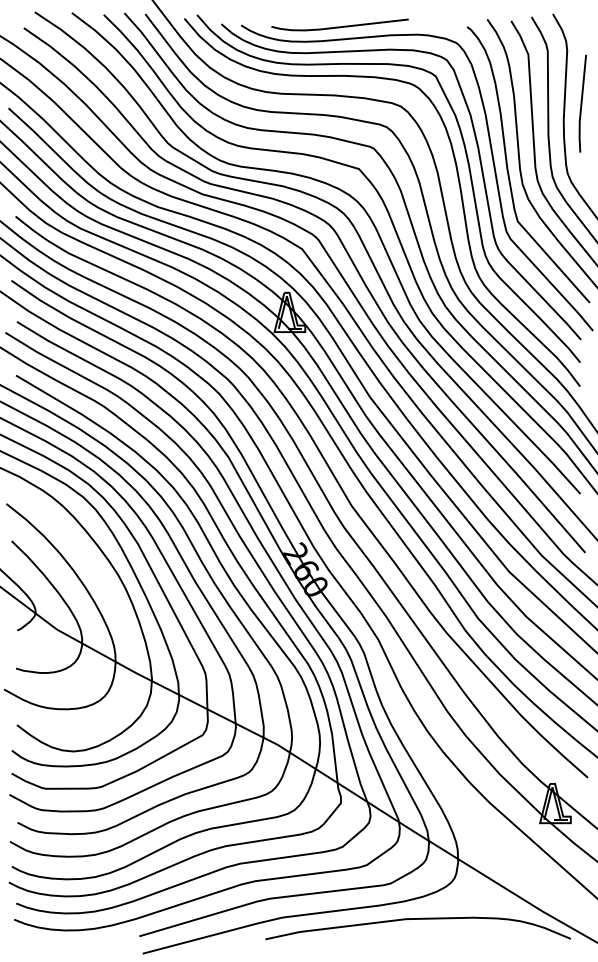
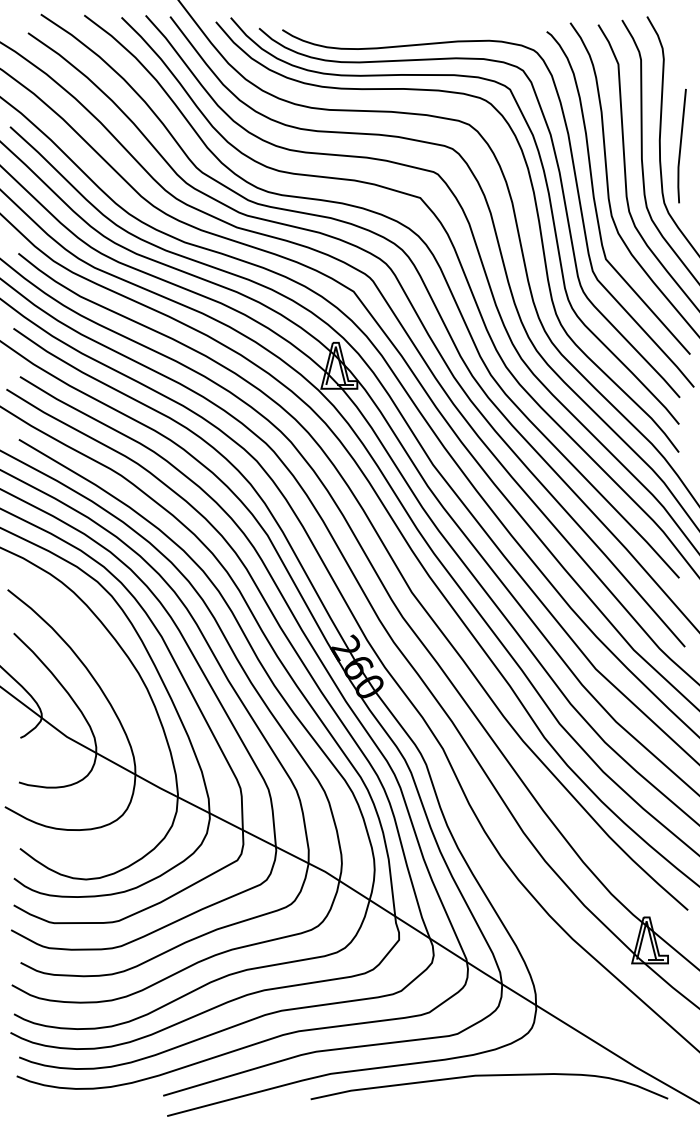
curve: (339, 26) -> (397, 31), removed
line: (582, 103) -> (681, 145), moved

